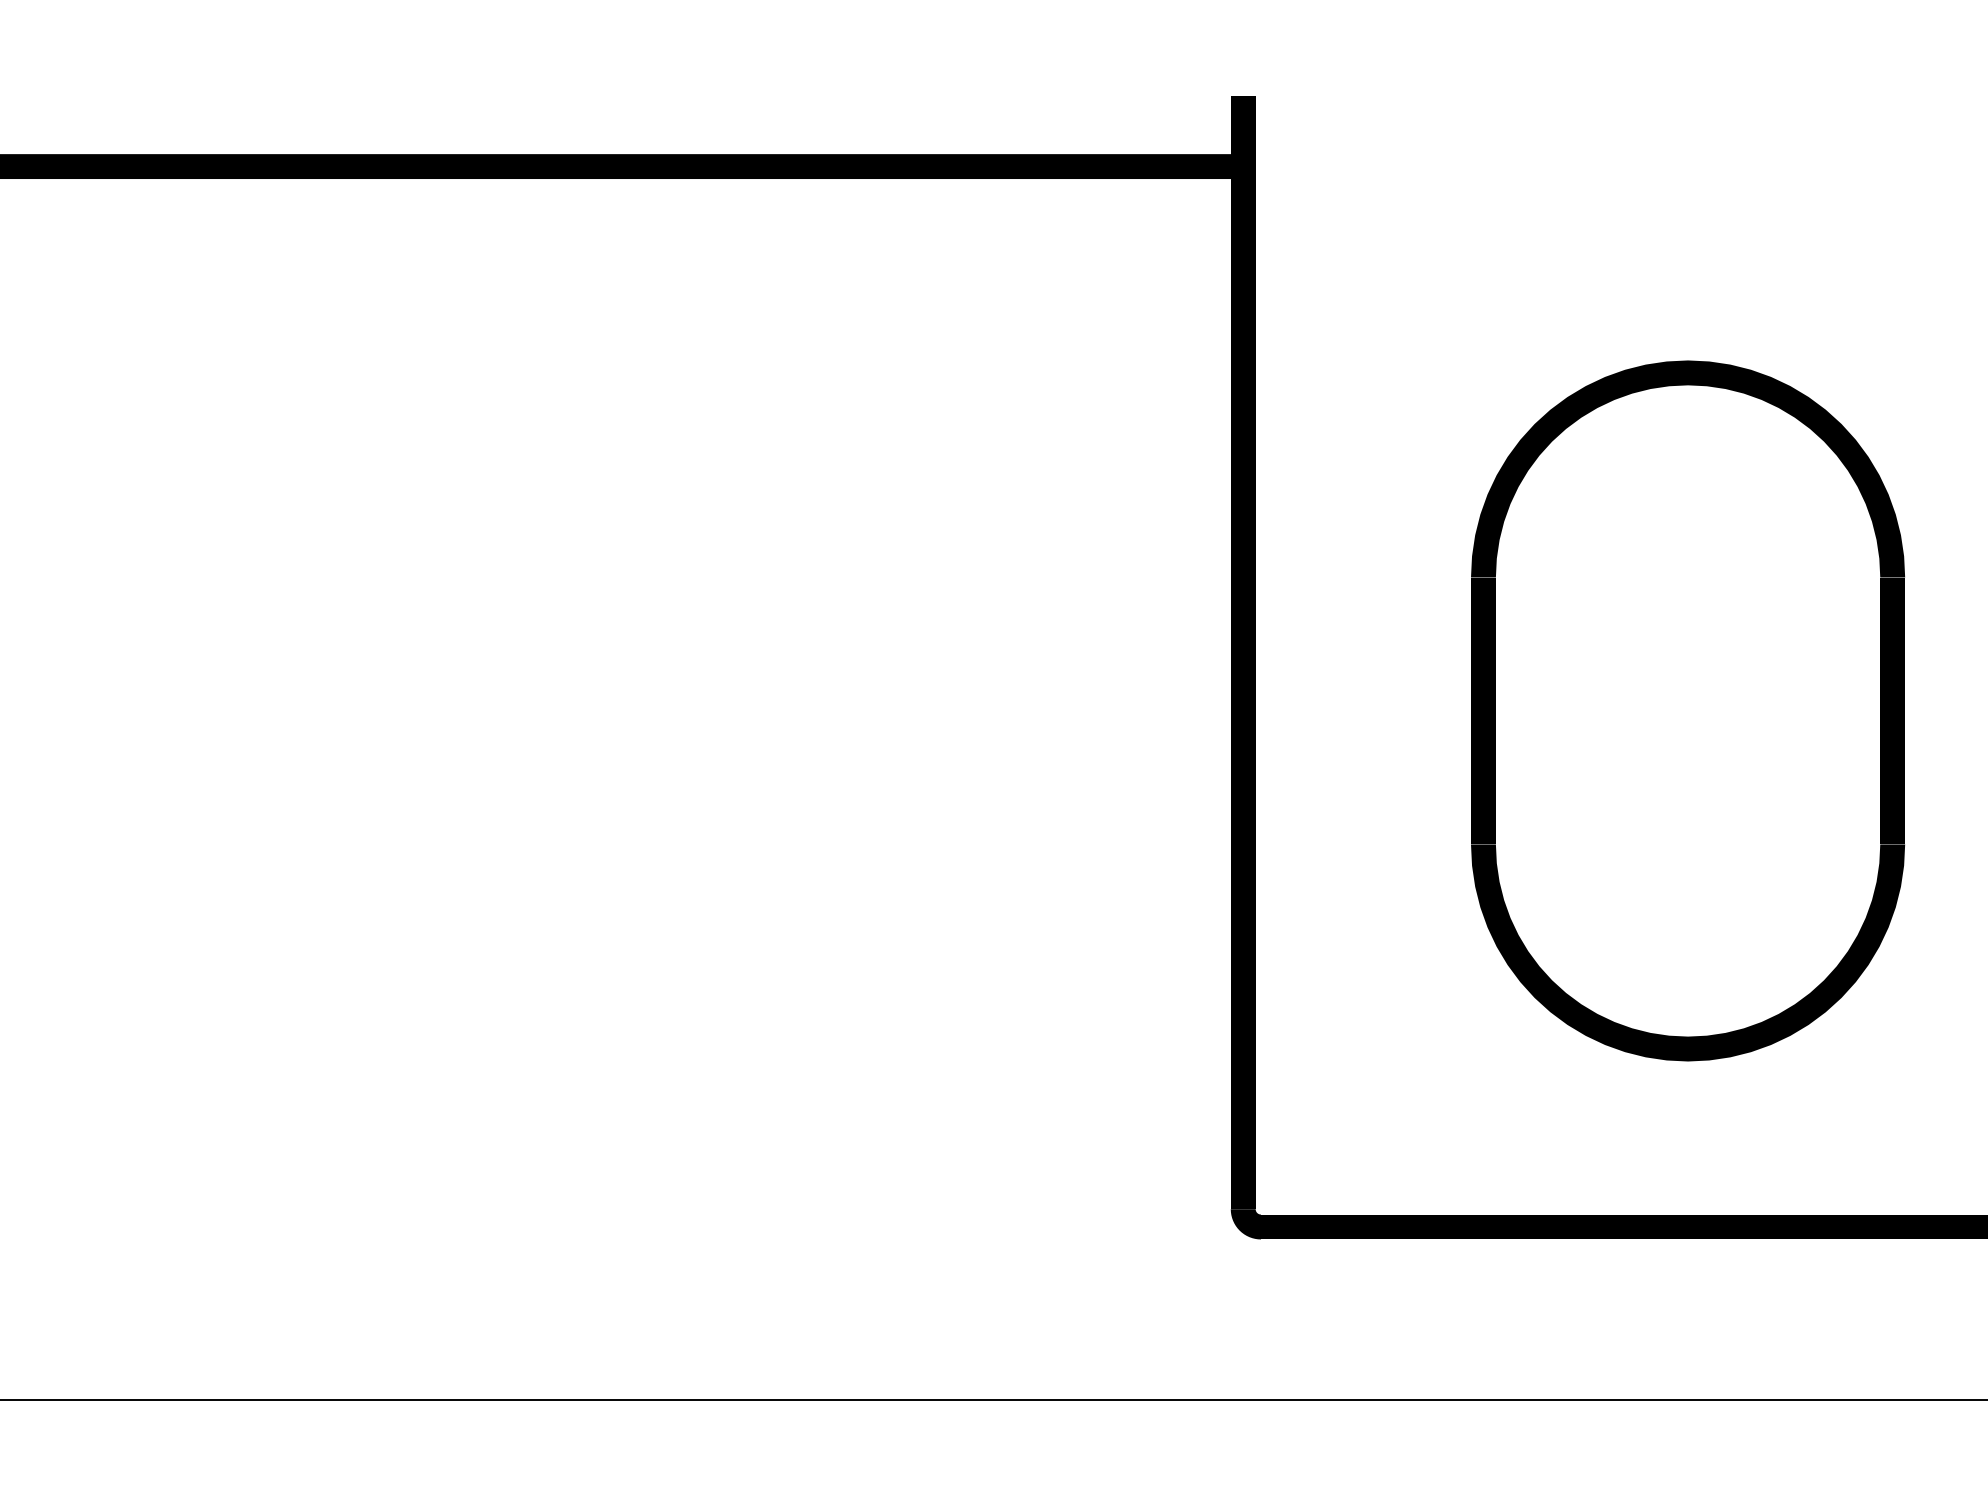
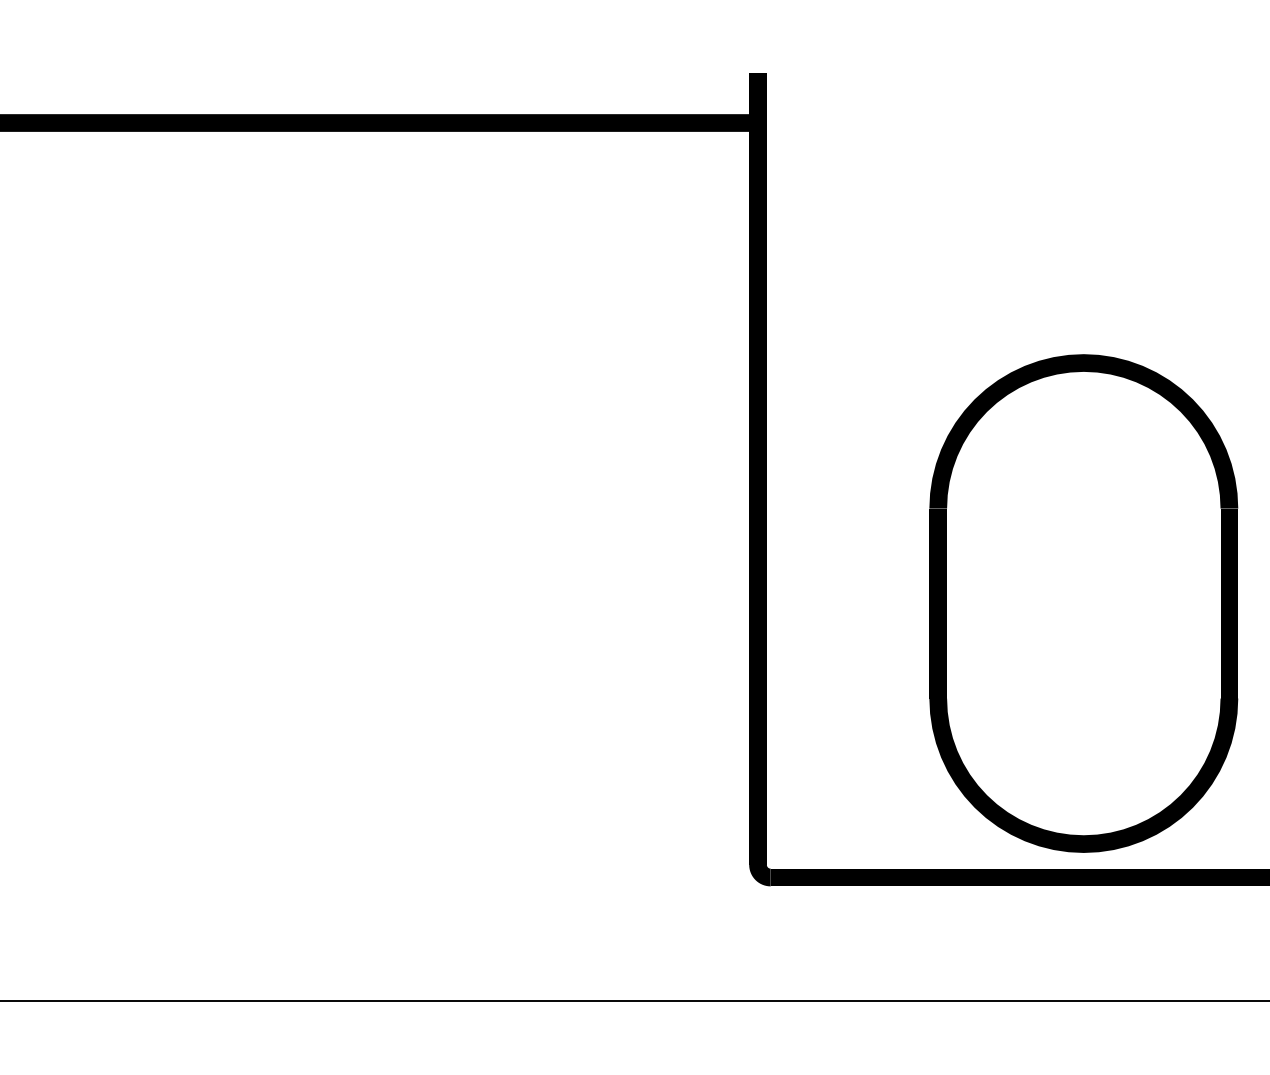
part: (1688, 710) -> (1084, 603), moved

